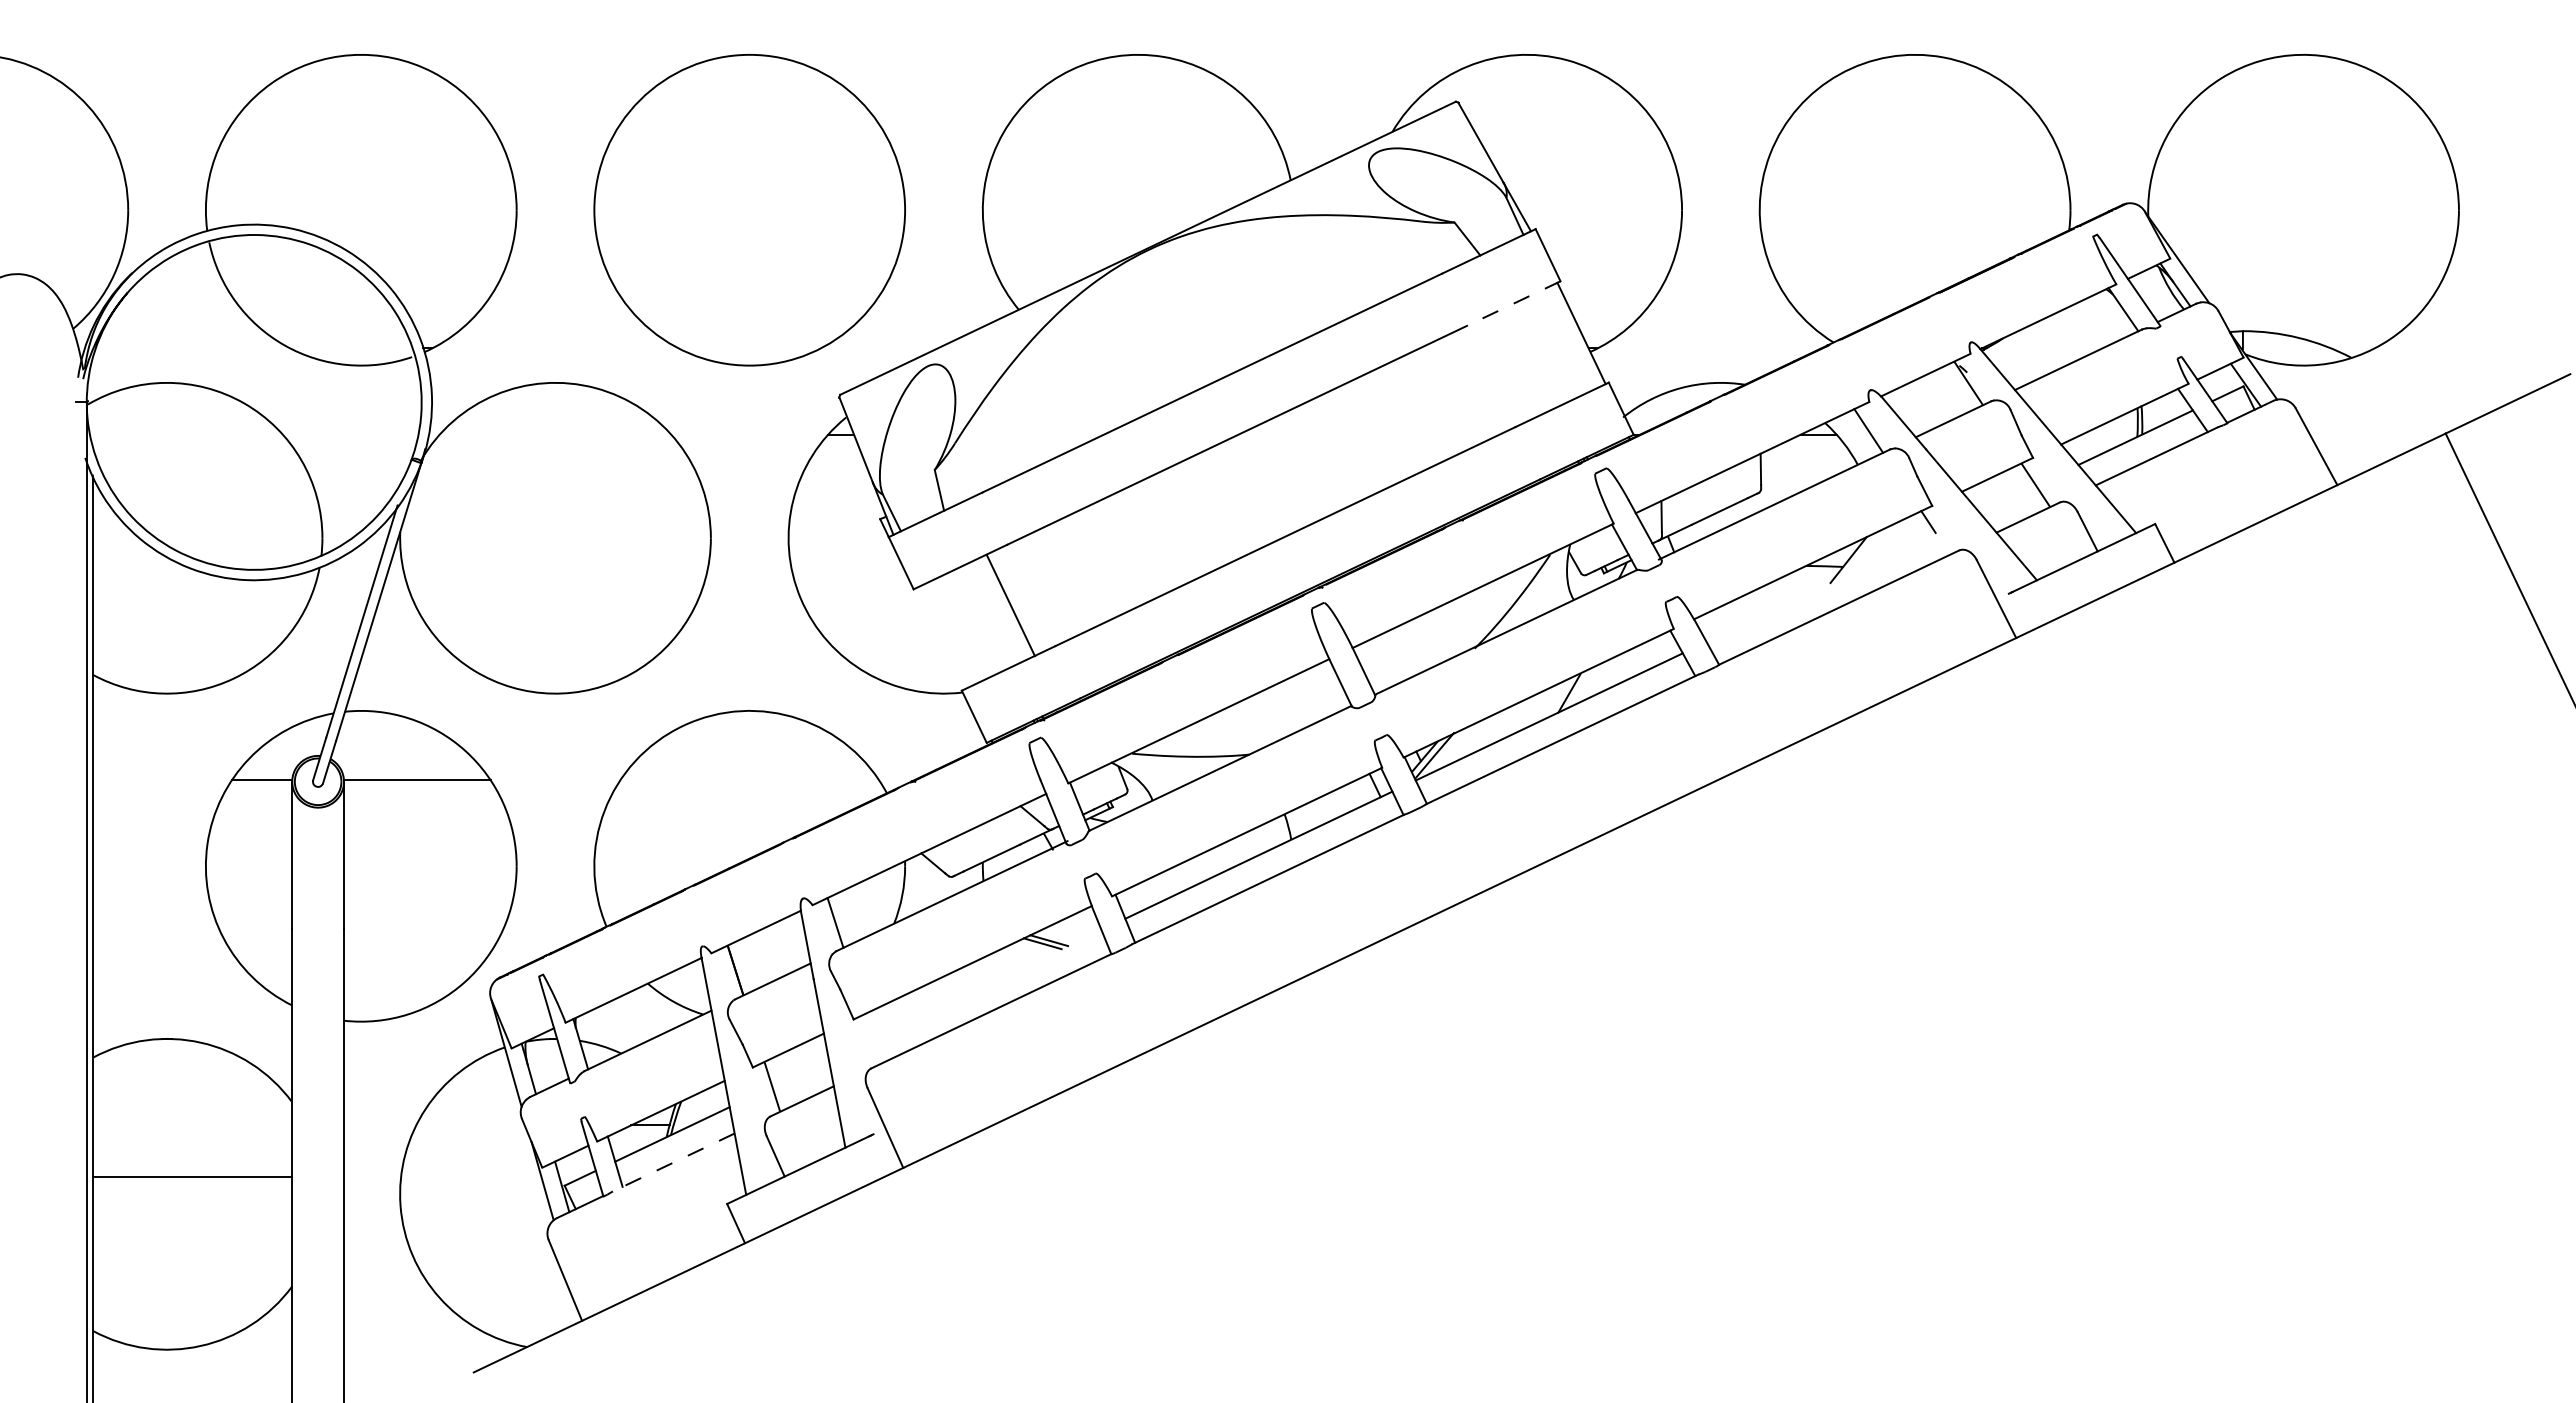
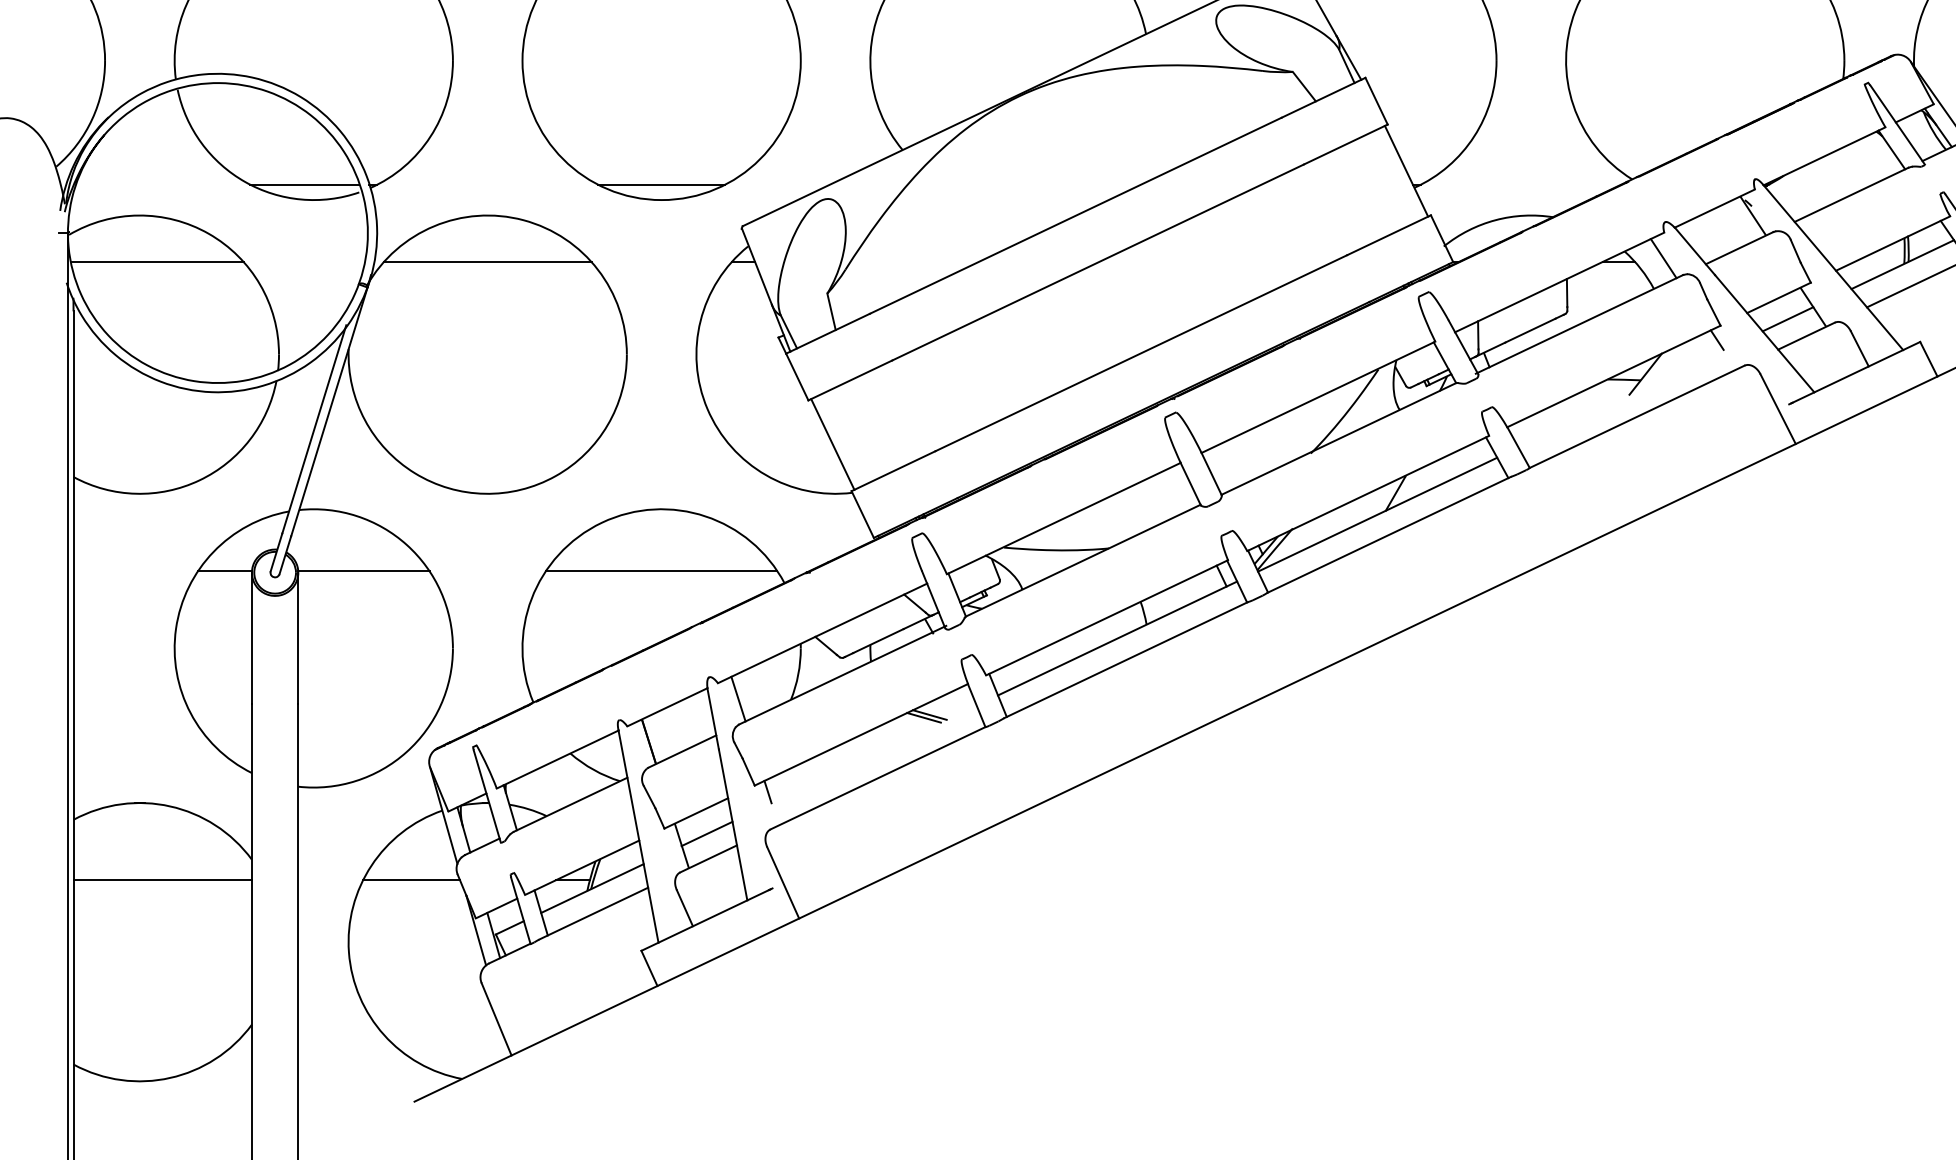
line: (1513, 303) -> (1345, 144), dashed -> solid
line: (350, 348) -> (304, 184), added
line: (749, 348) -> (661, 184), added
line: (186, 434) -> (157, 261), added
line: (555, 434) -> (487, 261), added
line: (2007, 498) -> (1787, 319), added
line: (1010, 605) -> (832, 444), moved
line: (749, 780) -> (661, 571), added
line: (868, 1026) -> (768, 791), added
line: (800, 1073) -> (707, 833), added
line: (470, 1125) -> (411, 880), added
line: (673, 1162) -> (593, 913), dashed -> solid
line: (192, 1177) -> (162, 880), moved

